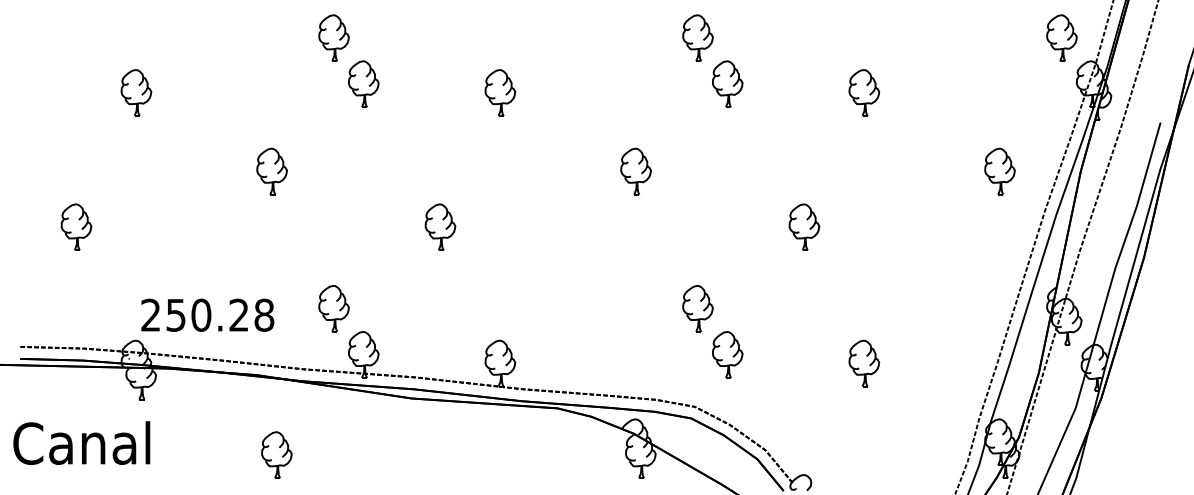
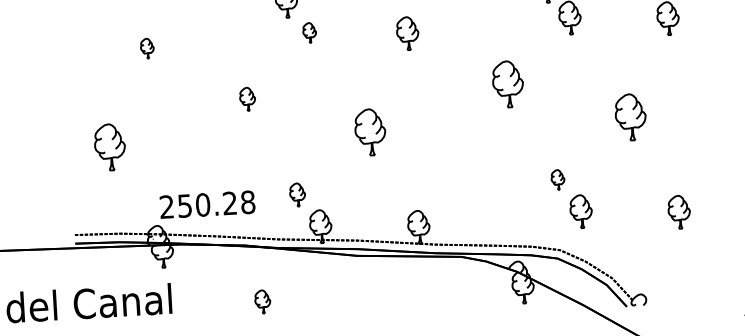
part: (363, 83) -> (309, 32), size x0.6
part: (136, 92) -> (147, 48), size x0.6
part: (271, 171) -> (247, 99), size x0.7
part: (635, 171) -> (507, 84), size x1.4
part: (76, 226) -> (110, 146), size x1.4
part: (440, 226) -> (370, 131), size x1.4
part: (804, 226) -> (630, 116), size x1.4
part: (333, 308) -> (297, 194), size x0.7
part: (697, 308) -> (557, 179), size x0.6
part: (276, 454) -> (262, 301), size x0.7

